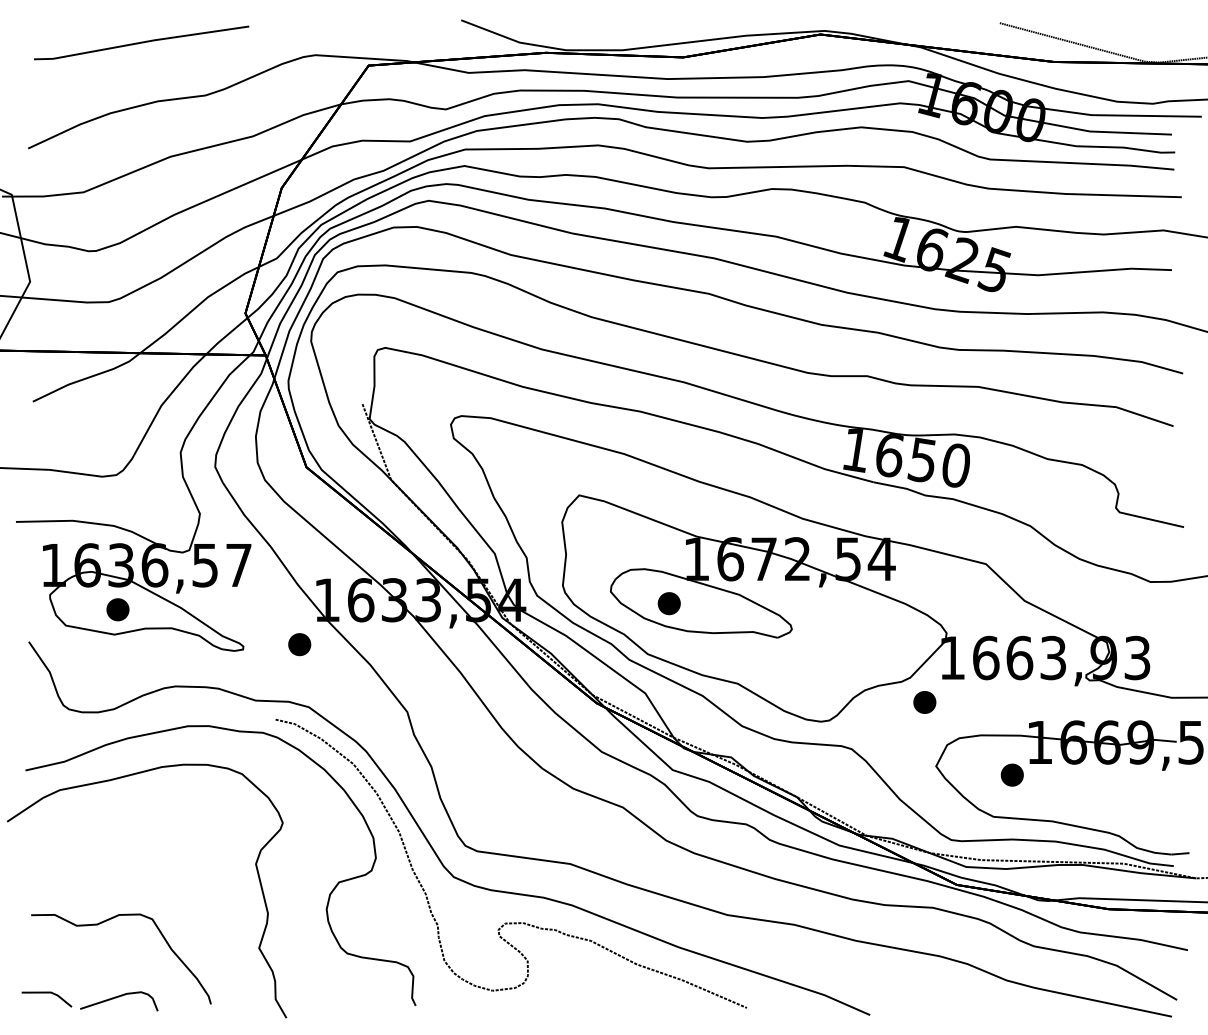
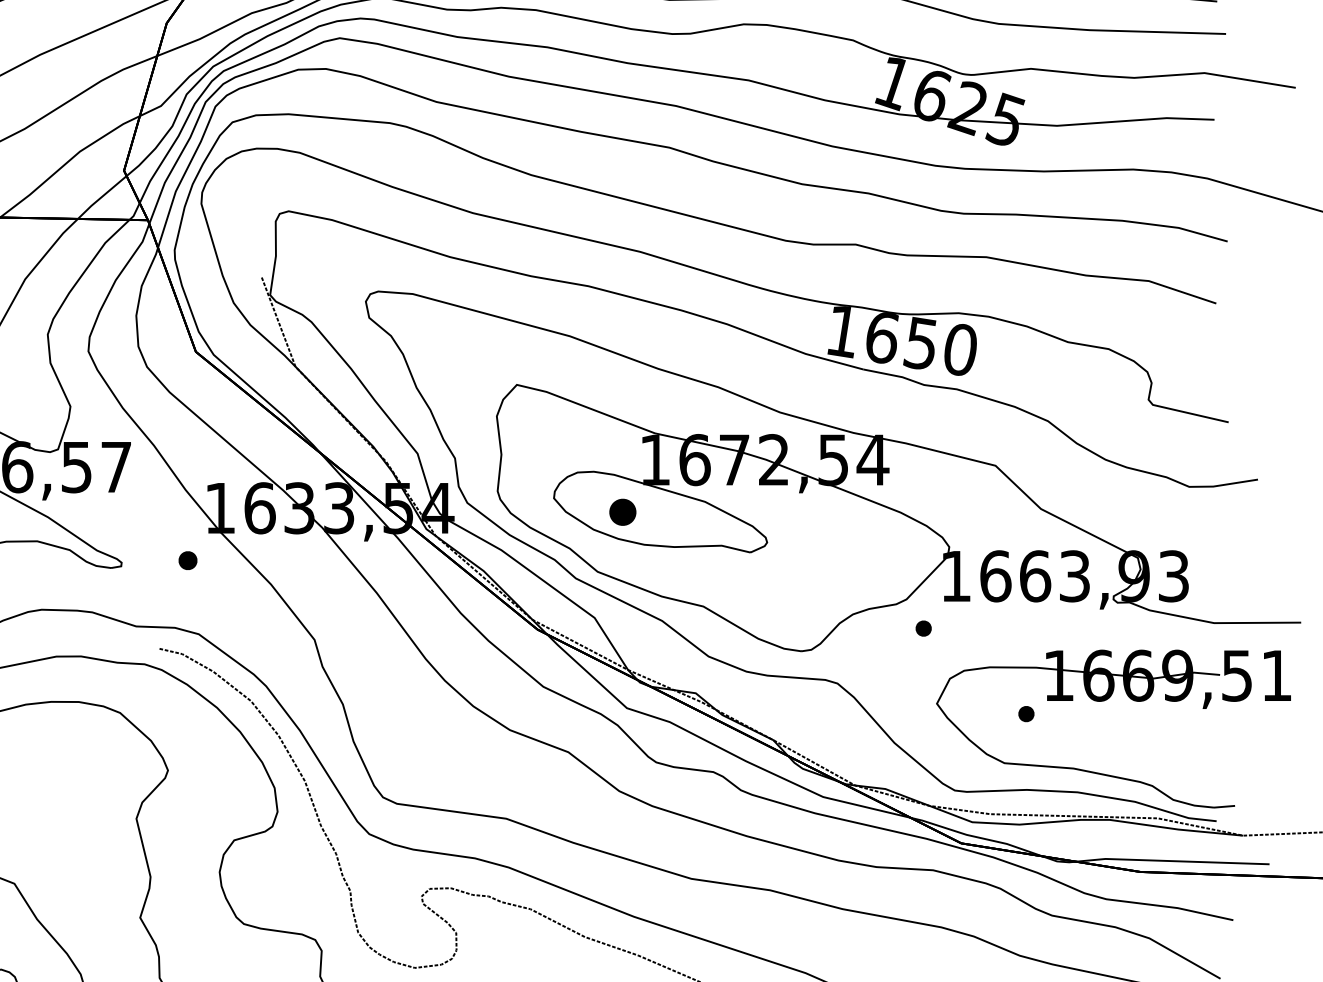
part: (299, 644) -> (187, 560), size x0.7
part: (924, 702) -> (923, 628), size x0.6
part: (1011, 774) -> (1025, 713), size x0.6

